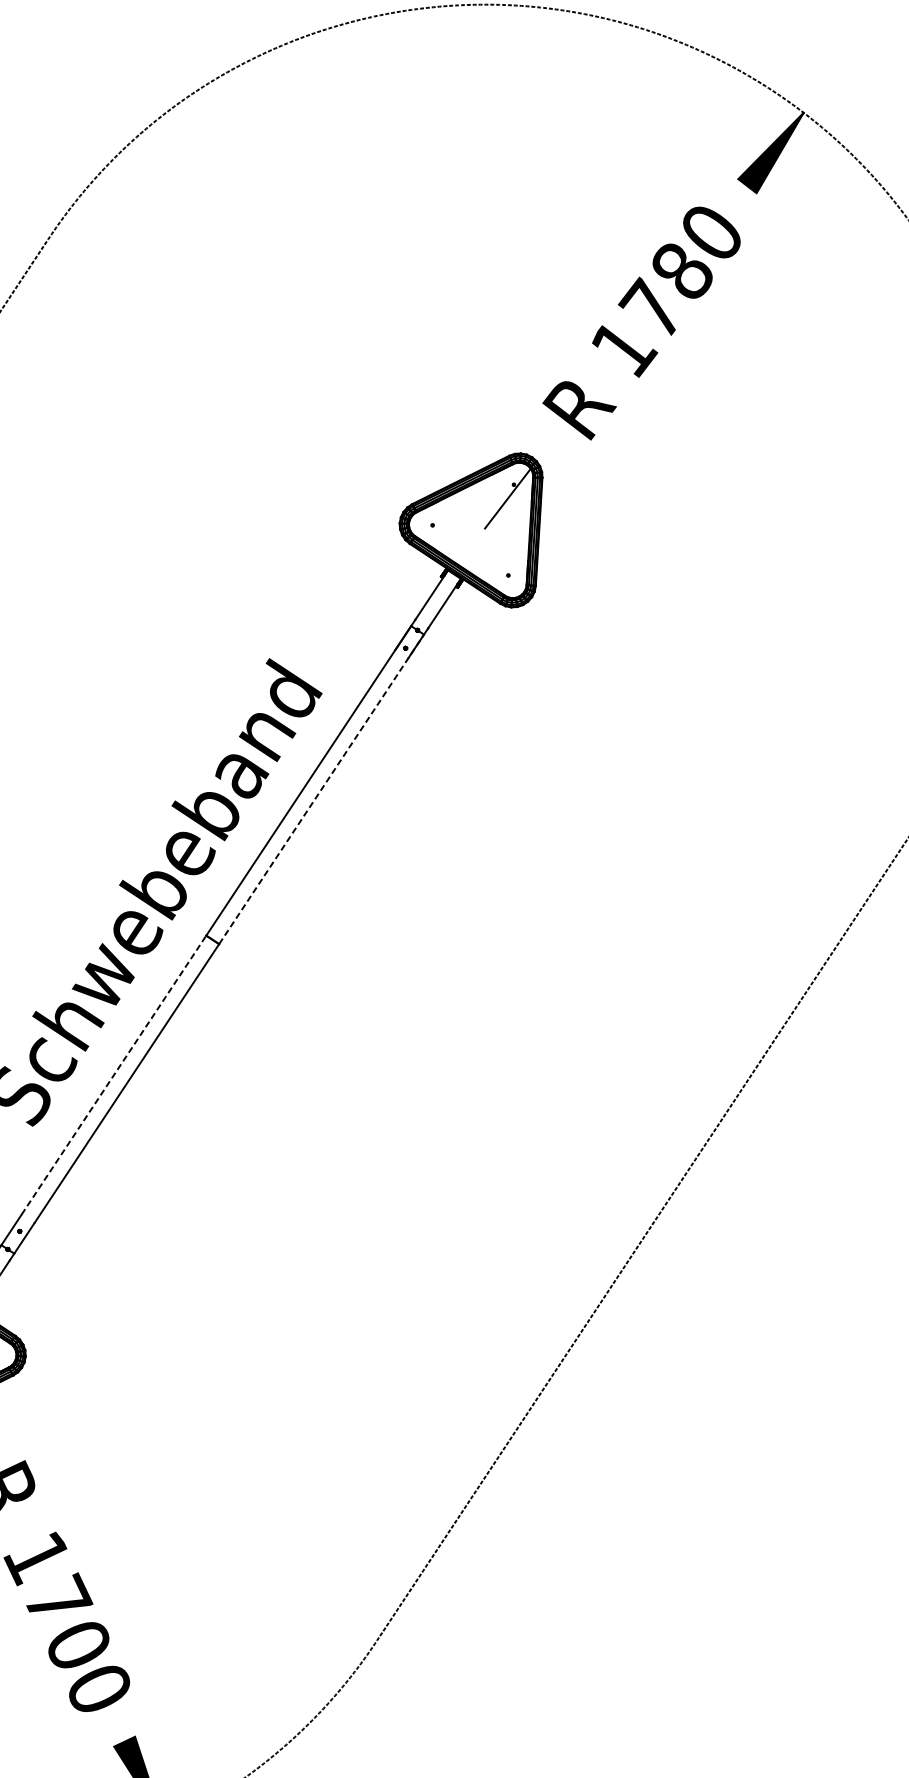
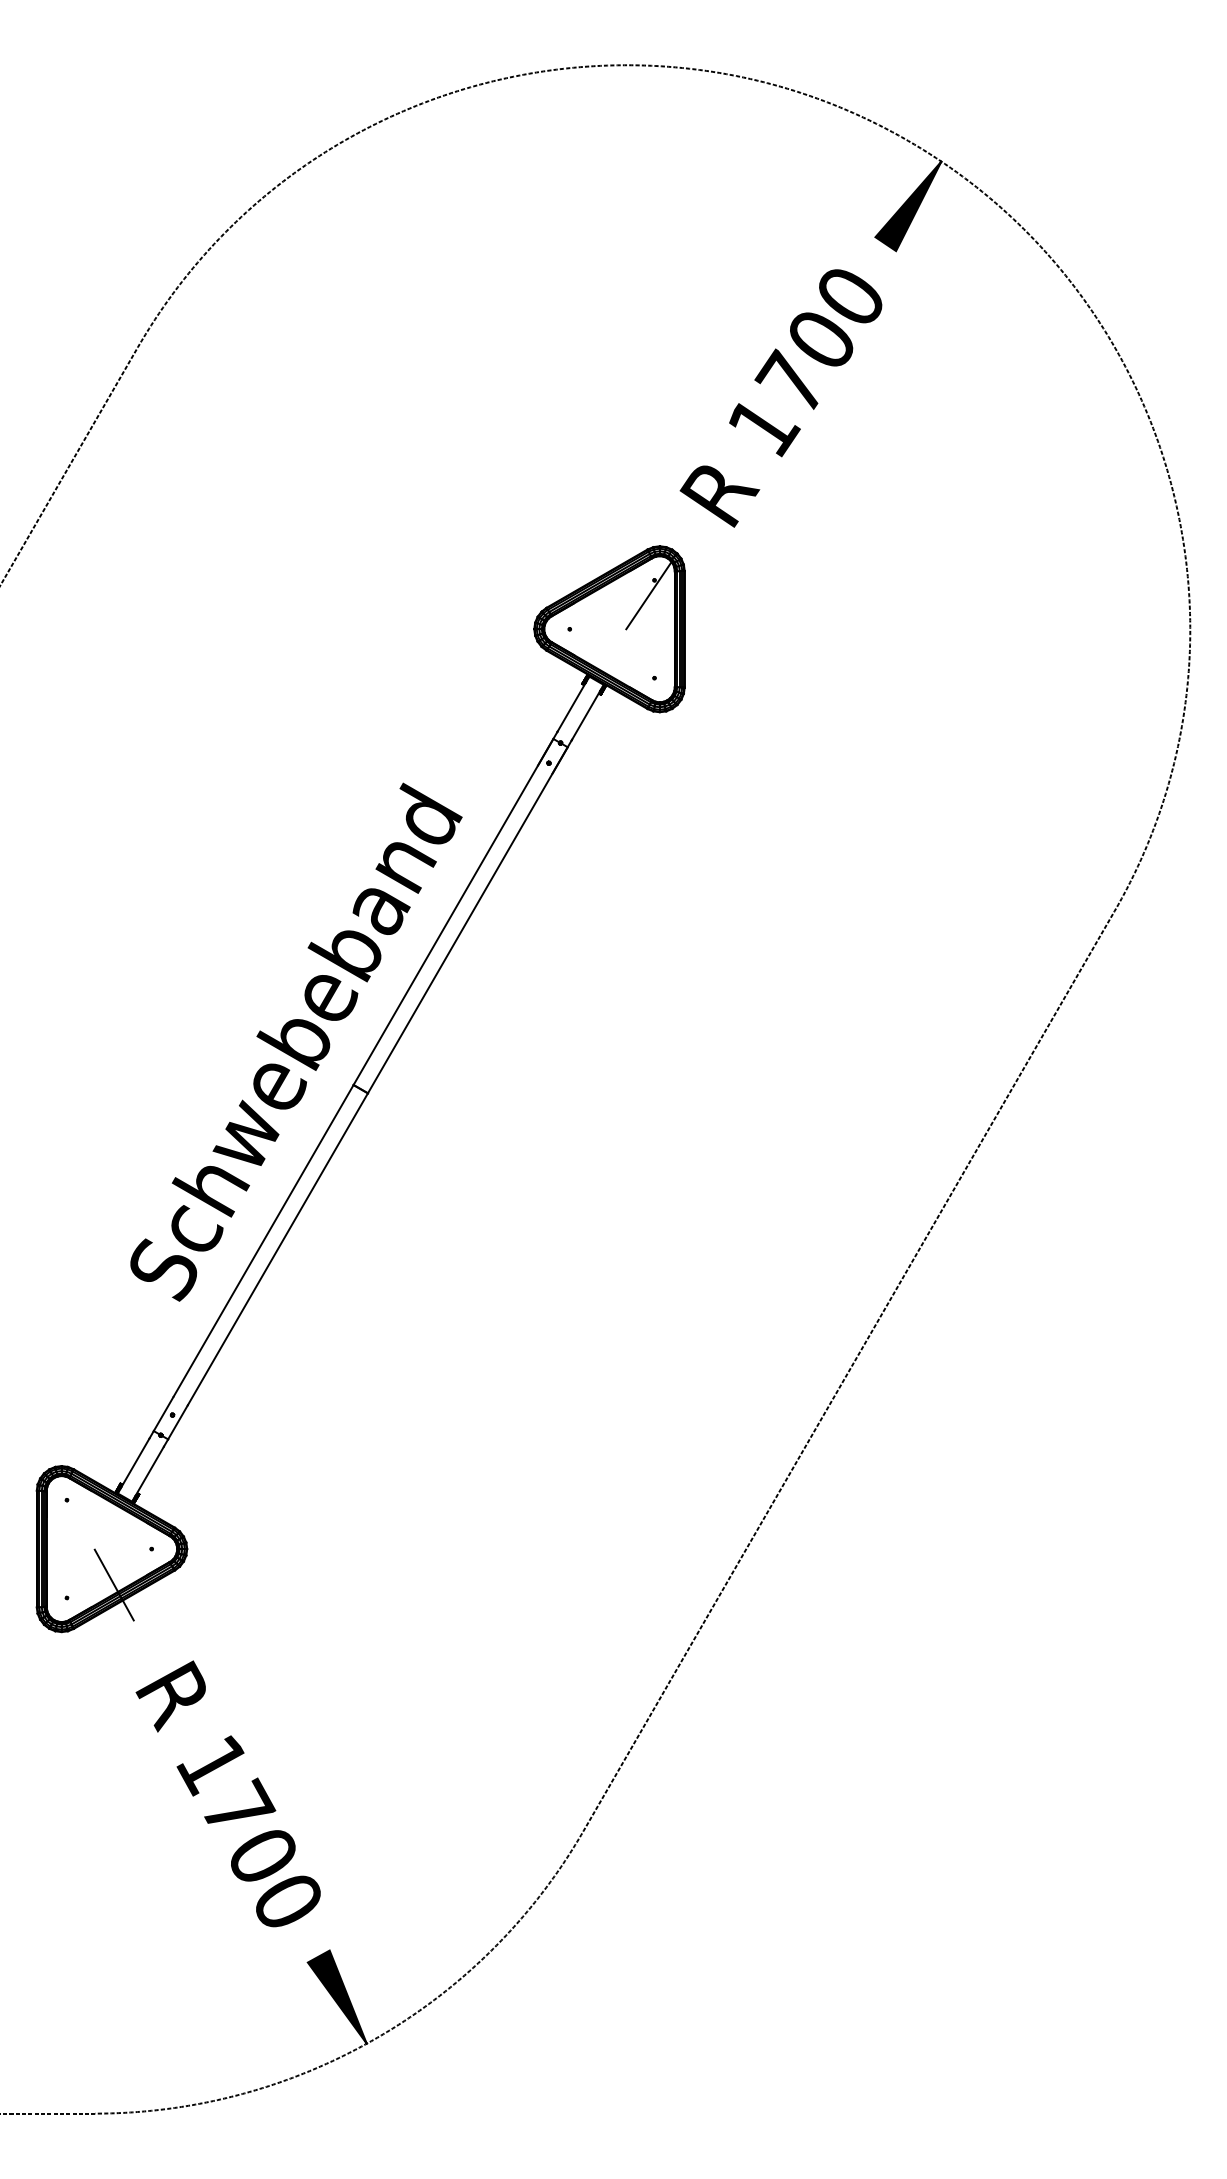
text: (682, 270) -> (821, 339), 1780 -> 1700
line: (321, 789) -> (467, 920), dashed -> solid
line: (113, 1074) -> (263, 1240), dashed -> solid

